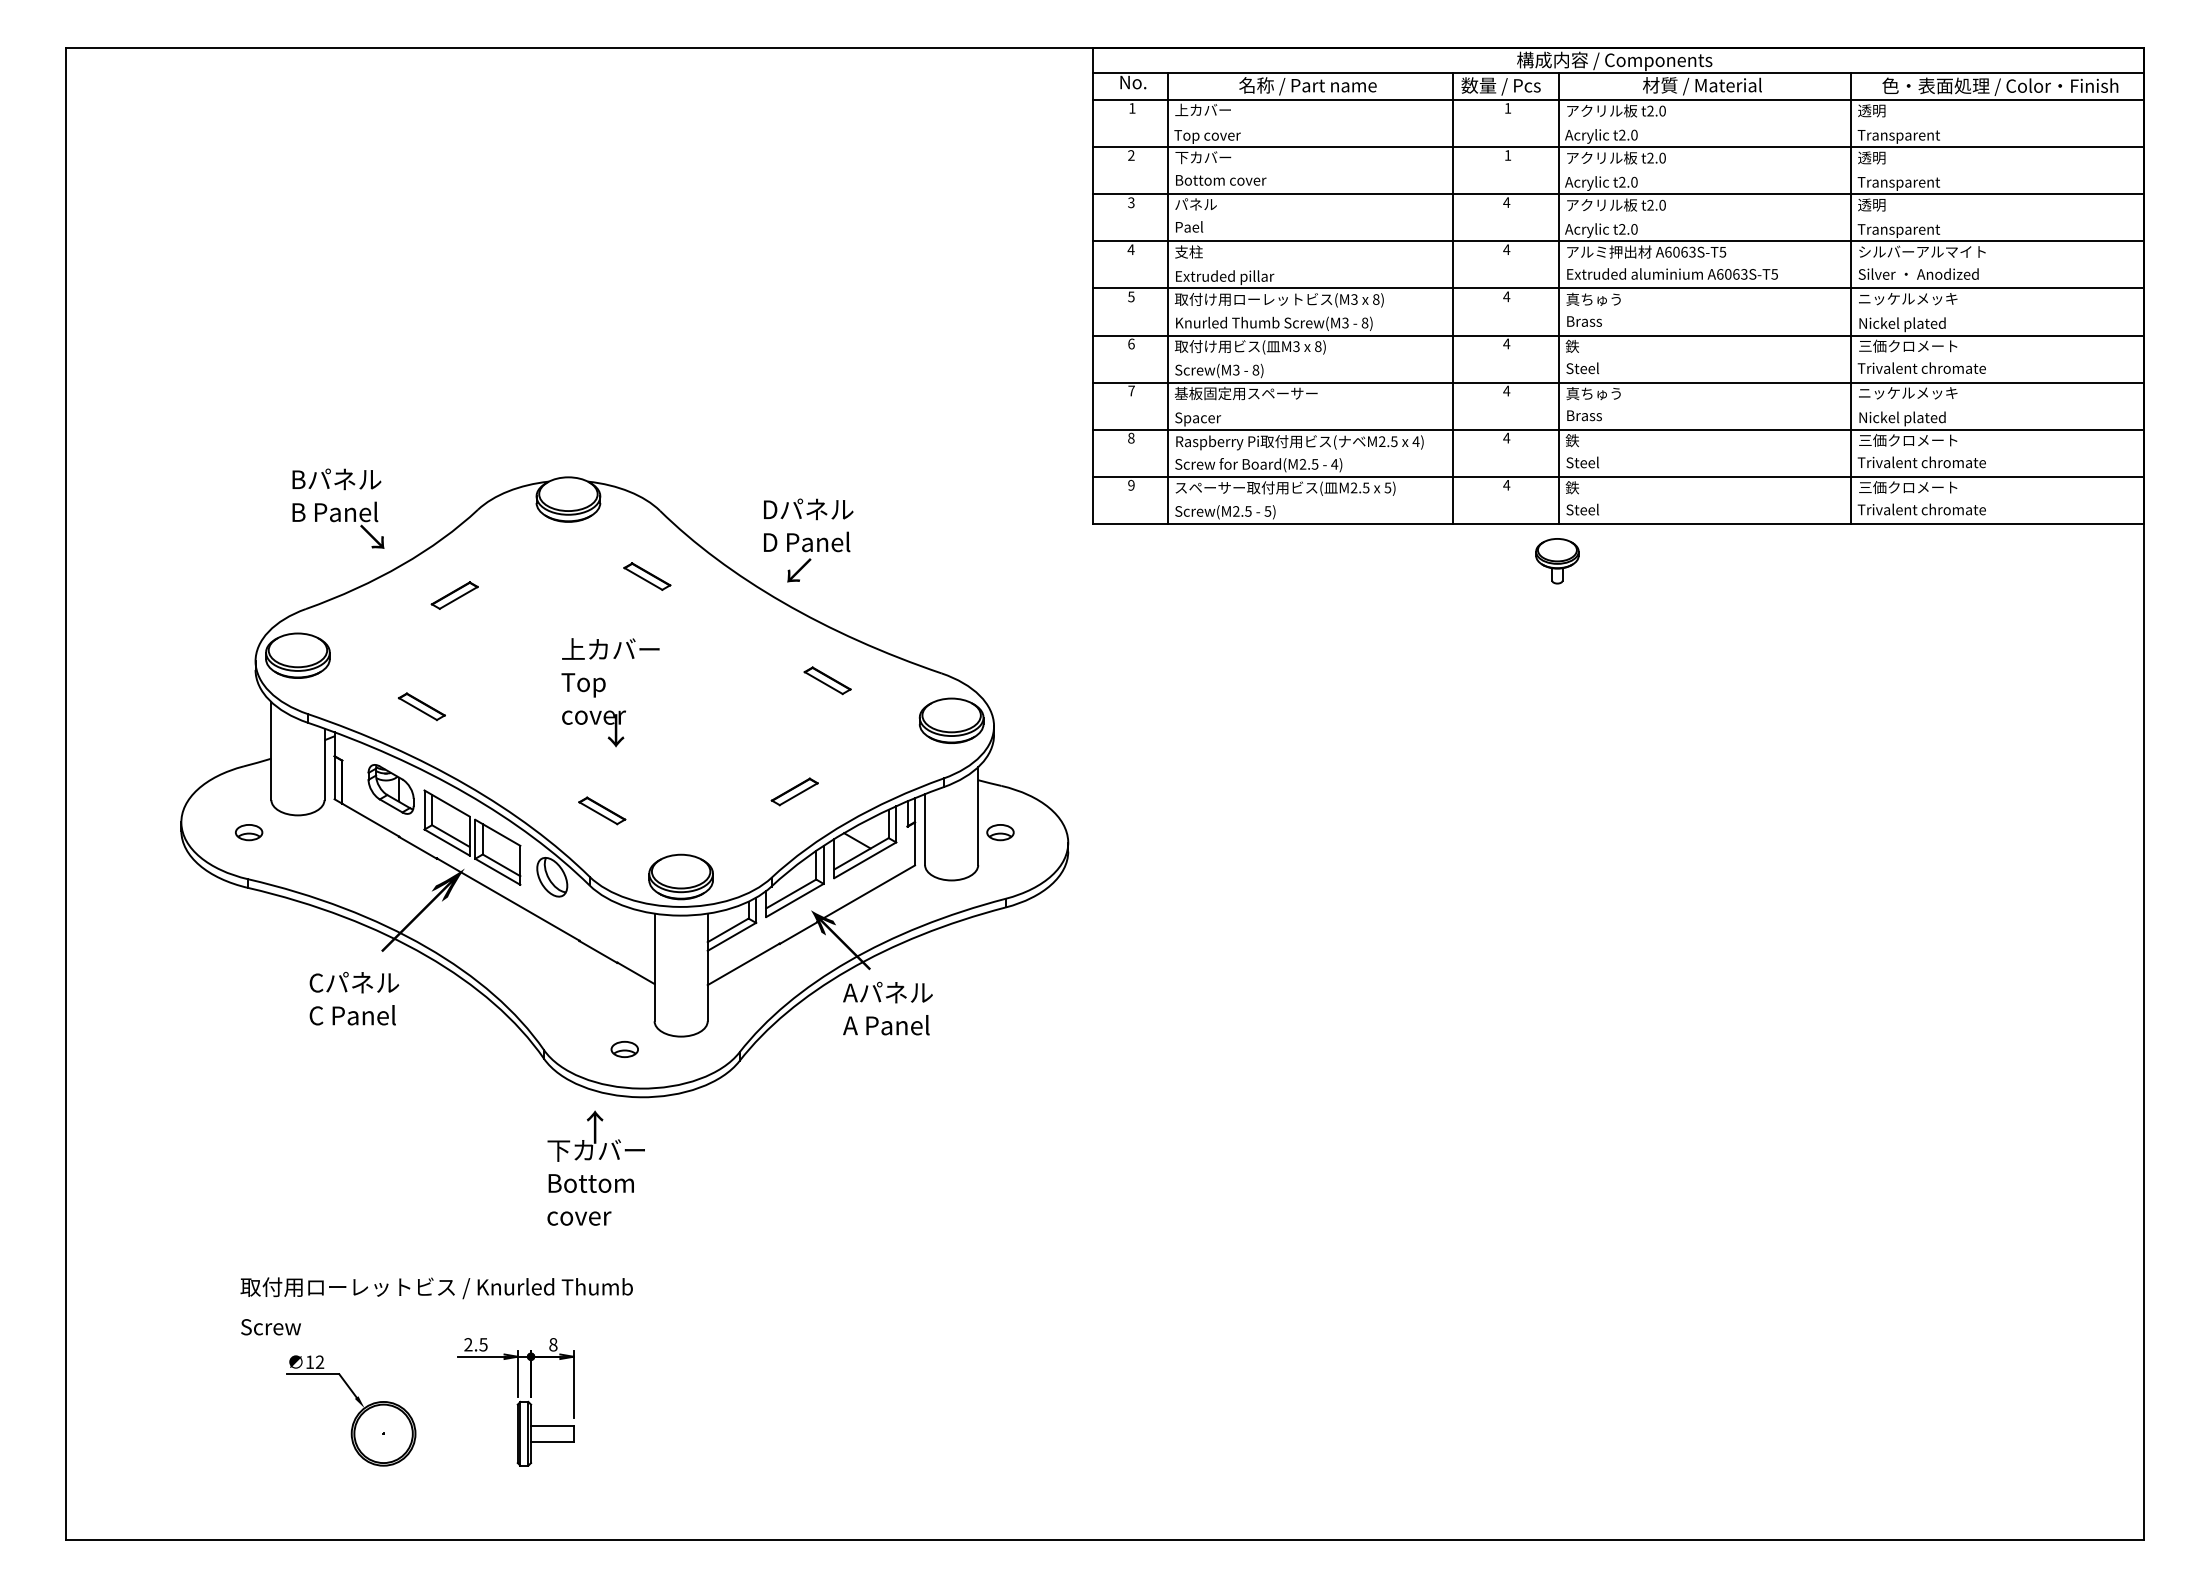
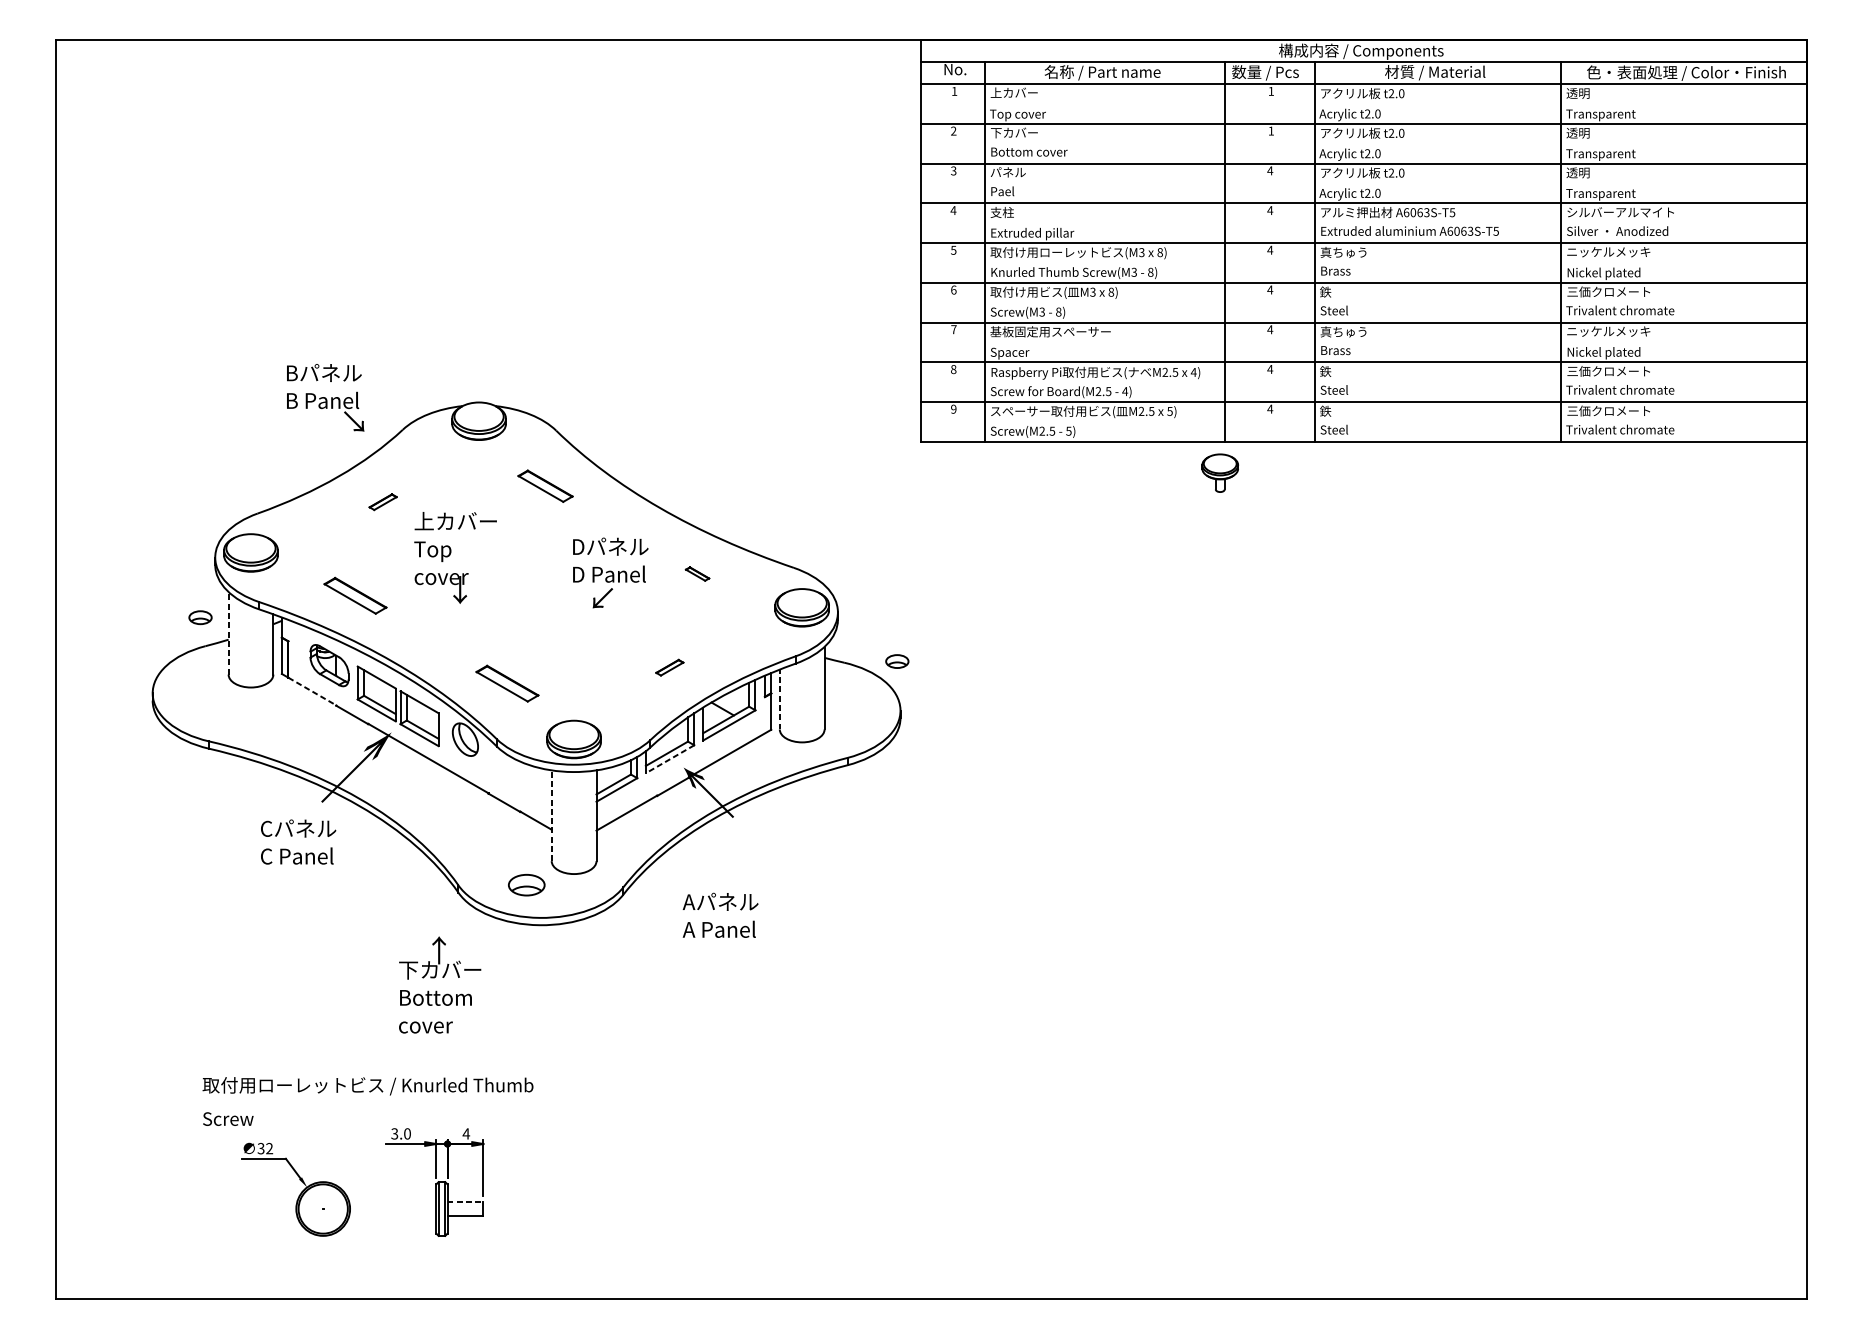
text: (338, 508) -> (325, 397), moved
text: (808, 540) -> (610, 572), moved
part: (1557, 561) -> (1220, 473), moved
part: (647, 576) -> (545, 486), size x1.4
part: (454, 595) -> (382, 502), size x0.7
part: (827, 680) -> (697, 573), size x0.6
text: (610, 692) -> (455, 557), moved
part: (421, 706) -> (355, 595), size x1.6
line: (271, 751) -> (228, 633), solid -> dashed
part: (794, 791) -> (669, 667), size x0.7
part: (602, 810) -> (507, 683), size x1.6
line: (370, 820) -> (312, 691), solid -> dashed
line: (925, 829) -> (780, 699), solid -> dashed
part: (249, 832) -> (200, 617), moved
part: (1000, 832) -> (897, 661), moved
line: (794, 900) -> (669, 759), solid -> dashed
line: (654, 967) -> (551, 815), solid -> dashed
text: (887, 1008) -> (720, 915), moved
part: (624, 1048) -> (526, 884), size x1.6
text: (595, 1167) -> (439, 984), moved
text: (475, 1344) -> (400, 1133), 2.5 -> 3.0
text: (552, 1344) -> (465, 1133), 8 -> 4
text: (309, 1362) -> (260, 1148), 12 -> 32
line: (552, 1425) -> (465, 1201), solid -> dashed

